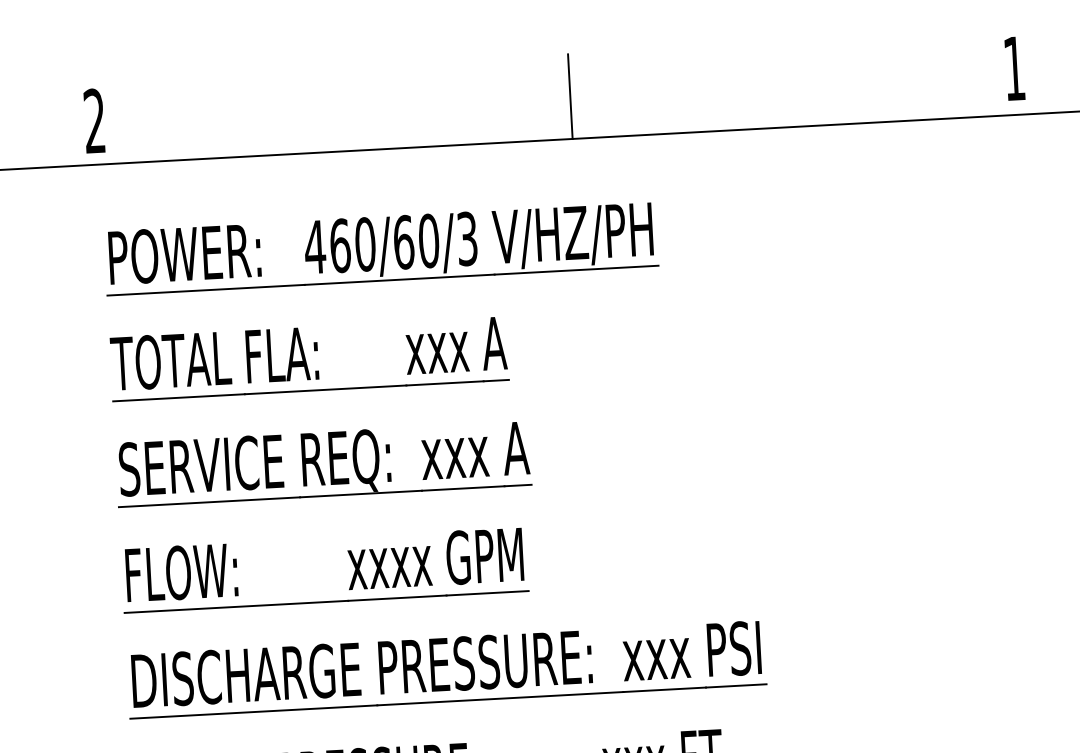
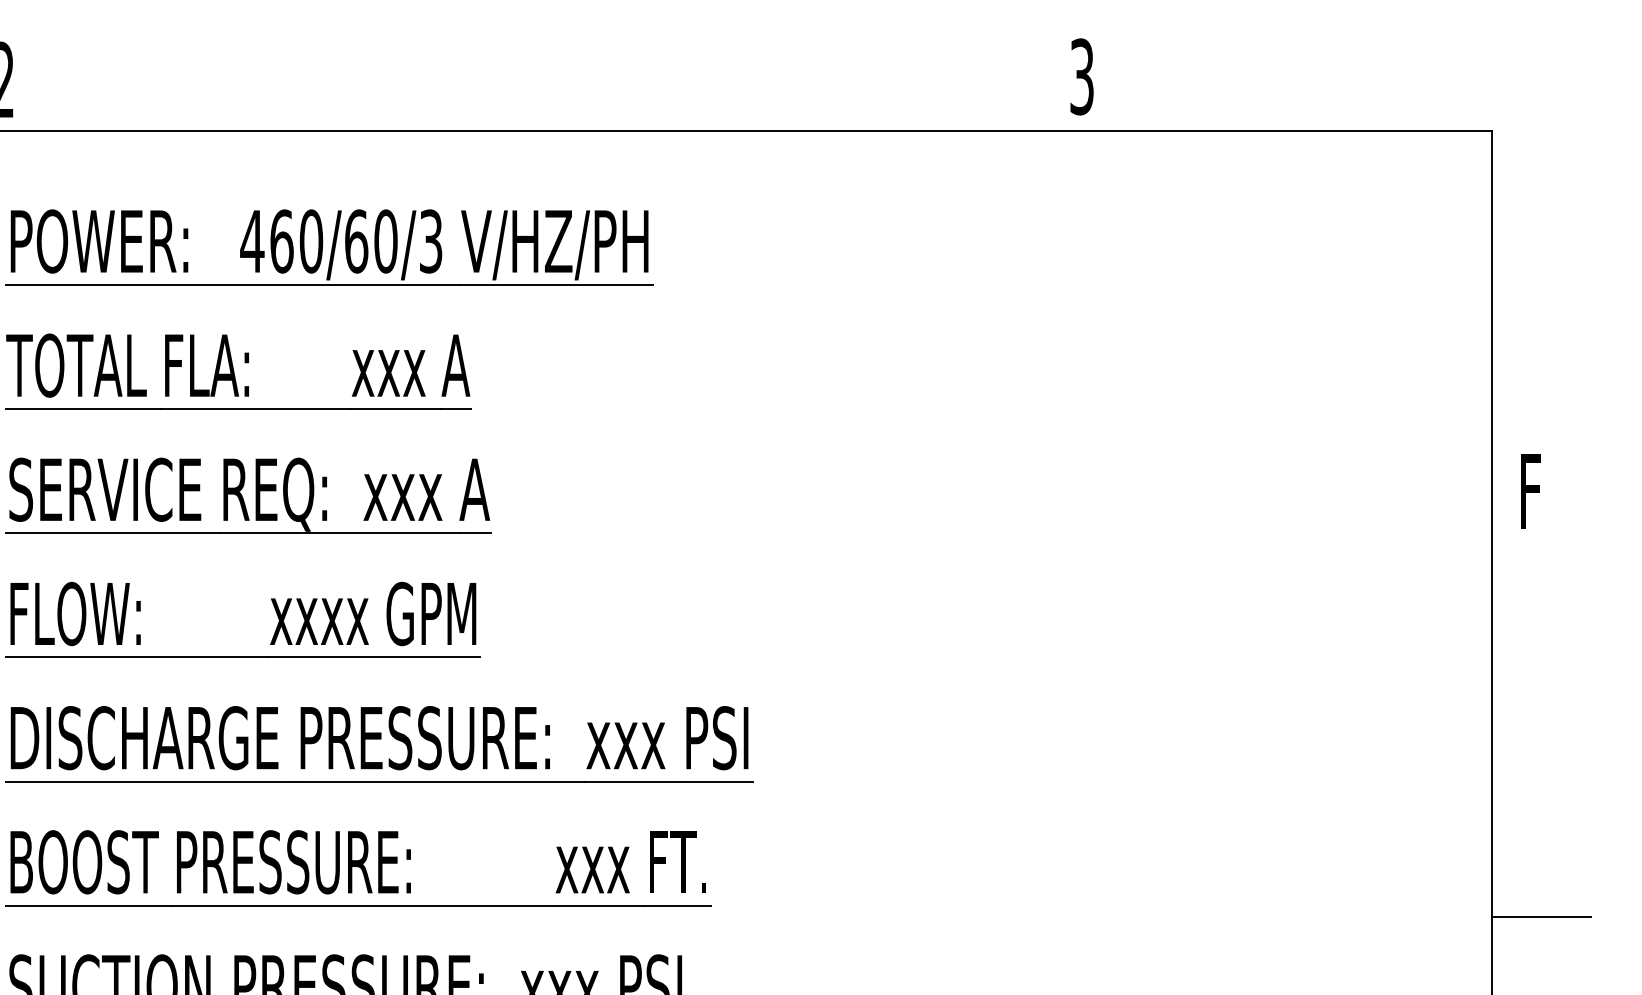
text: (1013, 68) -> (1081, 76), 1 -> 3
line: (570, 96) -> (560, 81), removed

